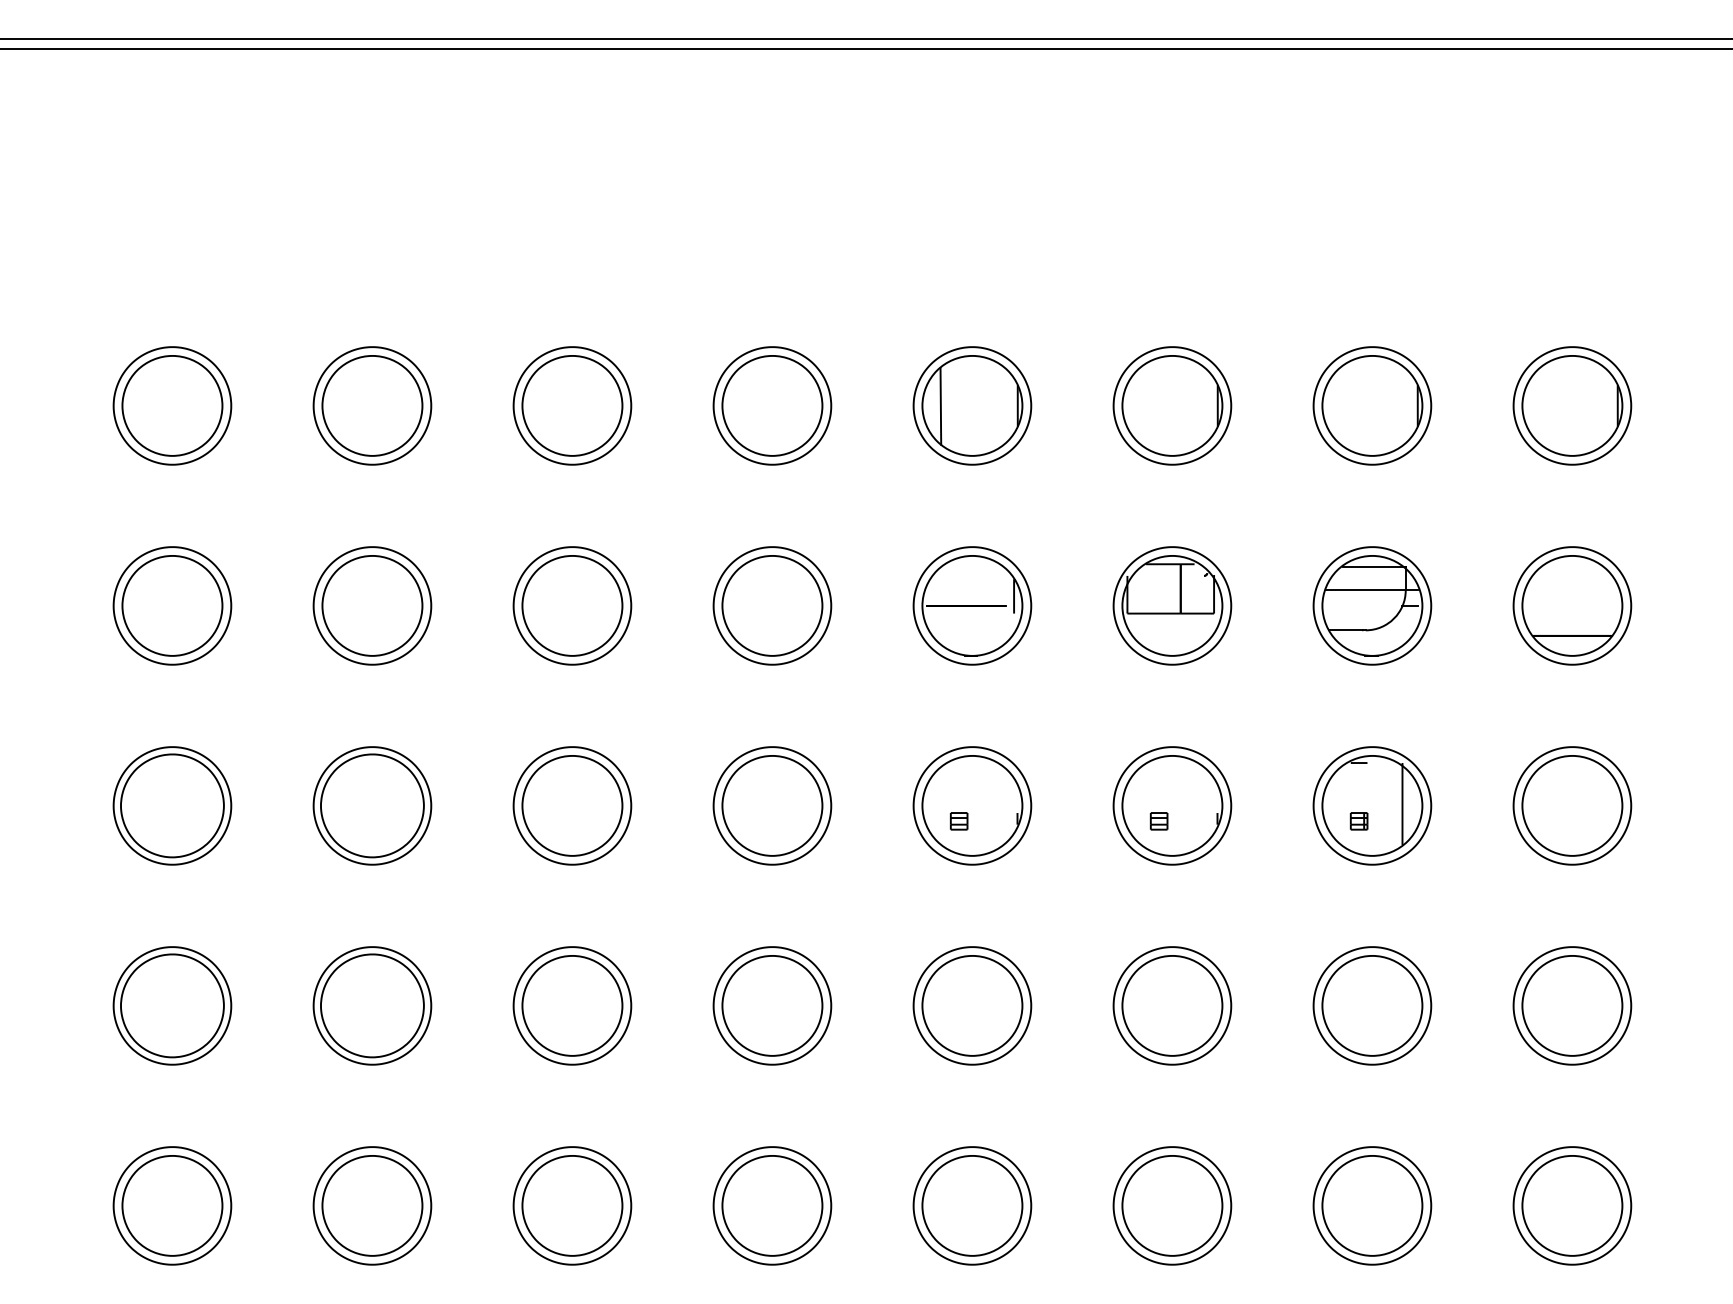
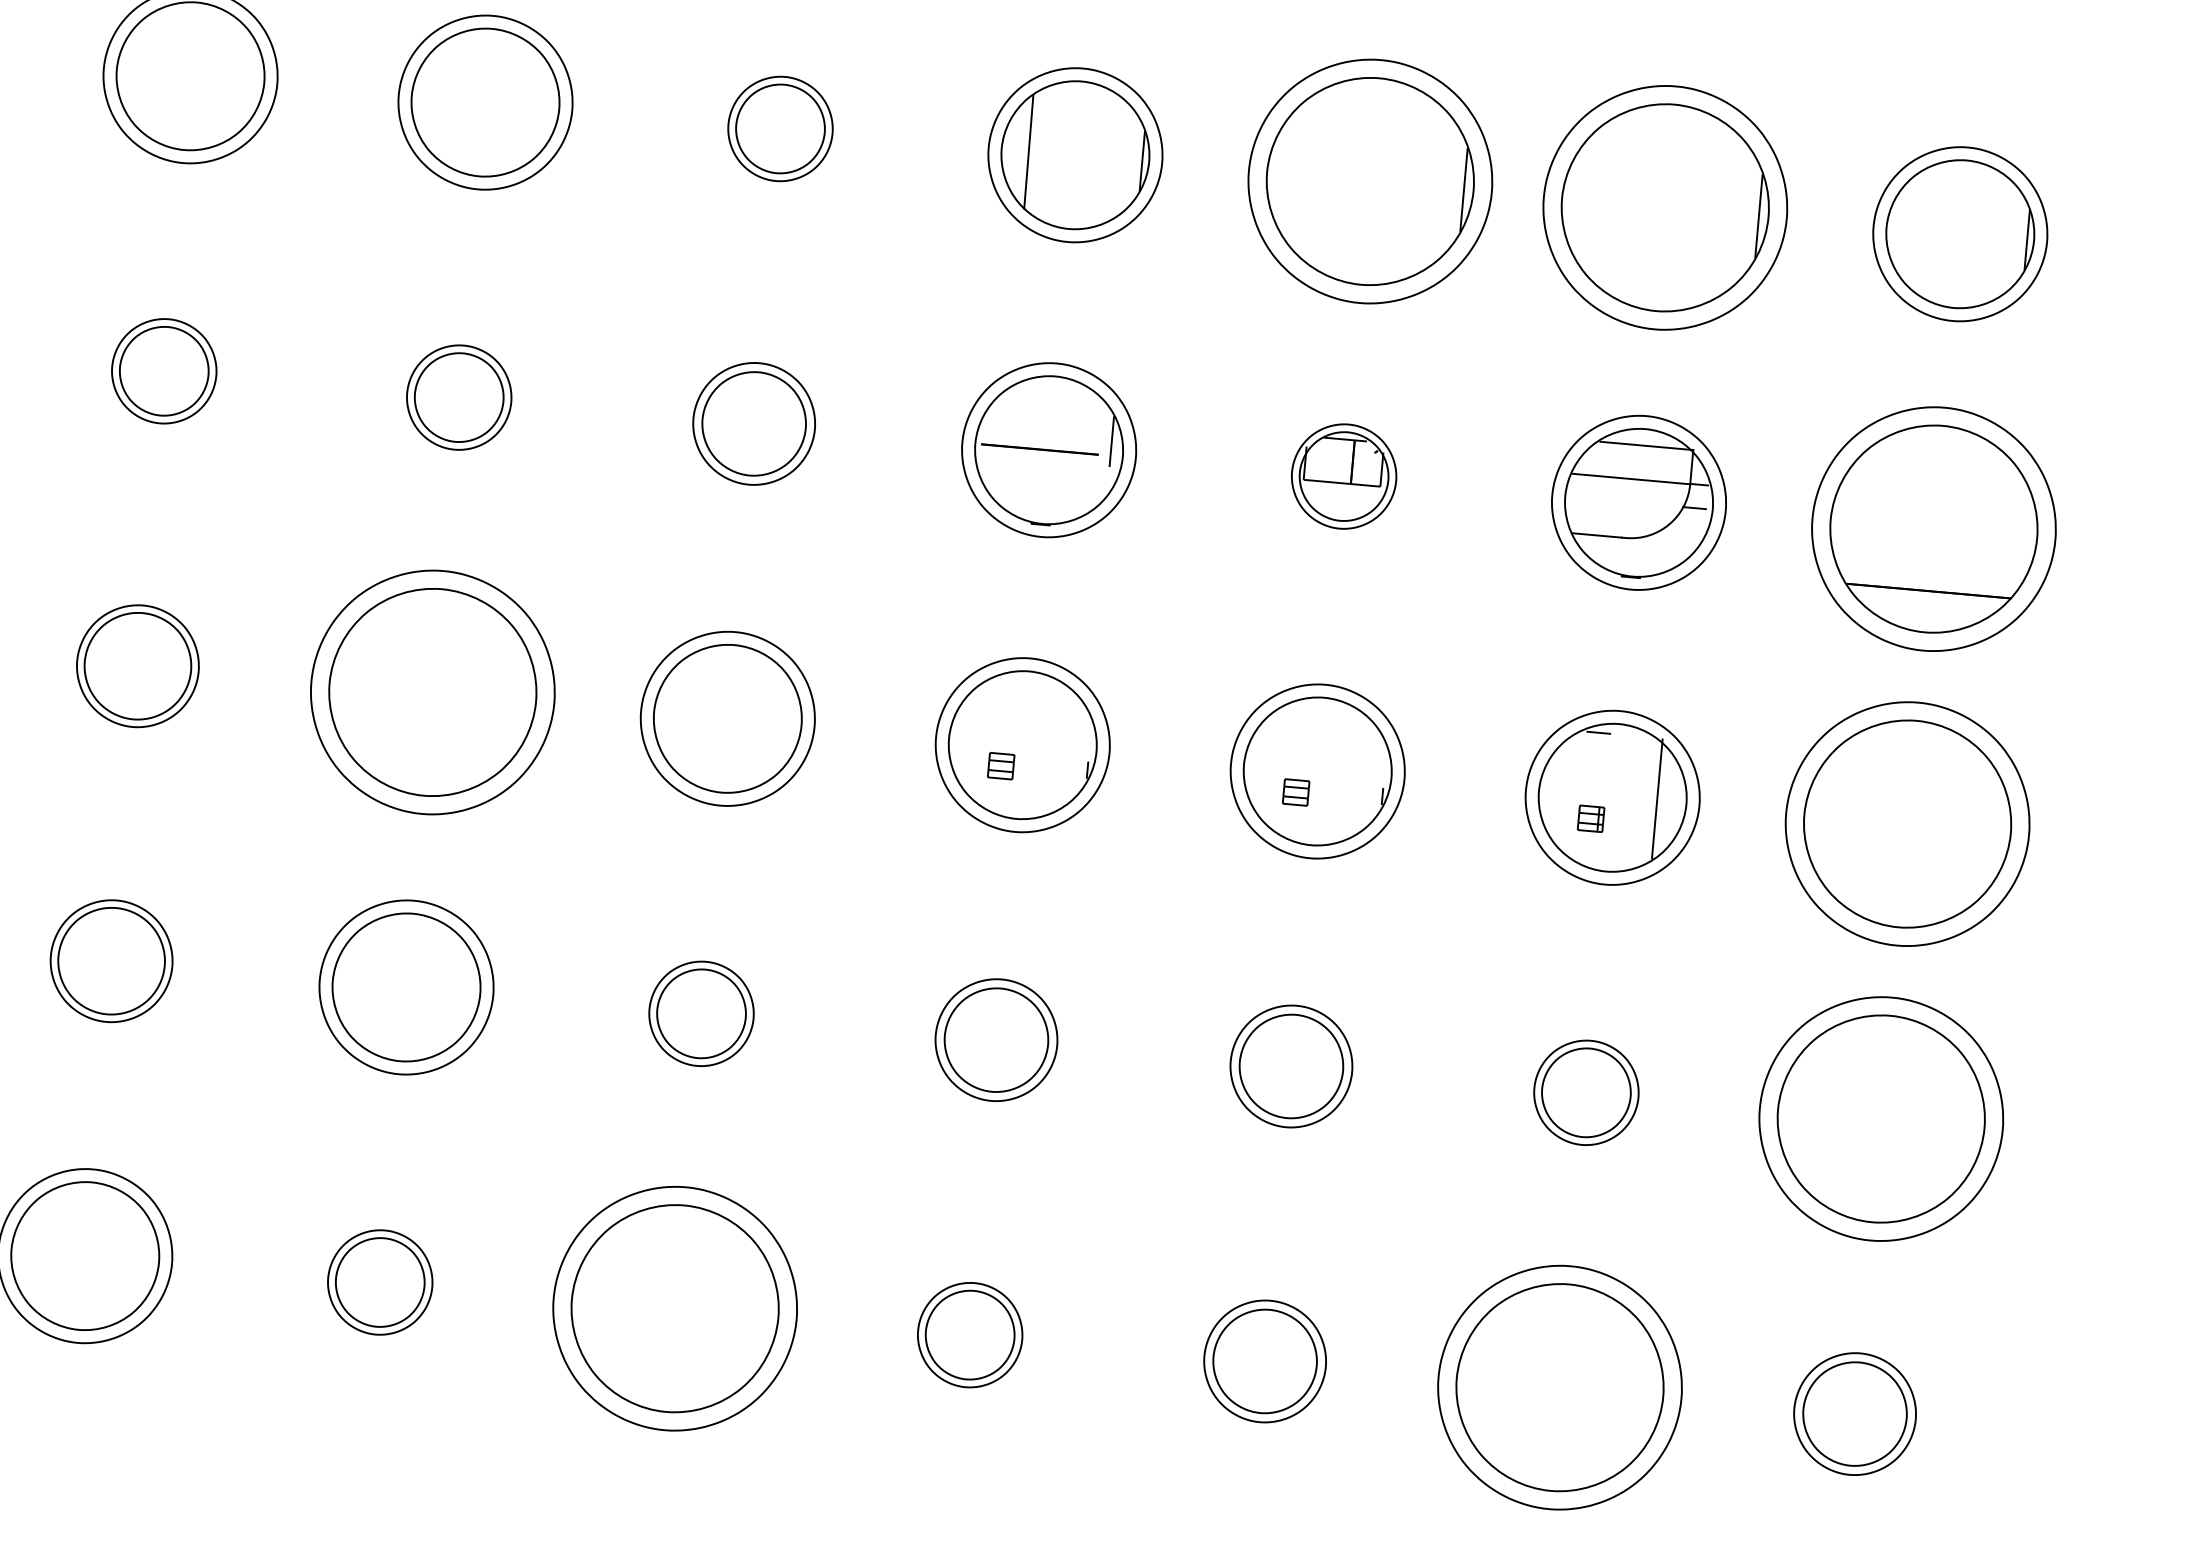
part: (772, 405) -> (780, 128), size x0.6
part: (1172, 405) -> (1370, 180), size x1.4
part: (1372, 405) -> (1665, 207), size x1.4
part: (372, 605) -> (164, 370), size x0.6
part: (572, 605) -> (459, 396), size x0.6
part: (772, 605) -> (754, 423), size x0.7
part: (1172, 605) -> (1344, 475), size x0.6
part: (1572, 605) -> (1934, 528), size x1.4
part: (372, 805) -> (138, 665), size x0.7
part: (572, 805) -> (433, 691), size x1.4
part: (1572, 805) -> (1907, 823), size x1.4
part: (372, 1005) -> (111, 960), size x0.7
part: (772, 1005) -> (701, 1013), size x0.6
part: (972, 1005) -> (996, 1039), size x0.7
part: (1172, 1005) -> (1291, 1065), size x0.7
part: (1372, 1005) -> (1586, 1092), size x0.6
part: (1572, 1005) -> (1881, 1118), size x1.4
part: (572, 1205) -> (380, 1281), size x0.6
part: (772, 1205) -> (675, 1308), size x1.4
part: (972, 1205) -> (970, 1334), size x0.6
part: (1172, 1205) -> (1265, 1360), size x0.7
part: (1372, 1205) -> (1560, 1387), size x1.4
part: (1572, 1205) -> (1855, 1413), size x0.7

